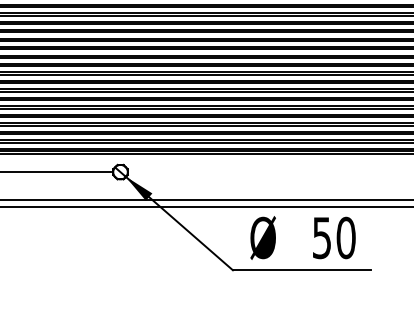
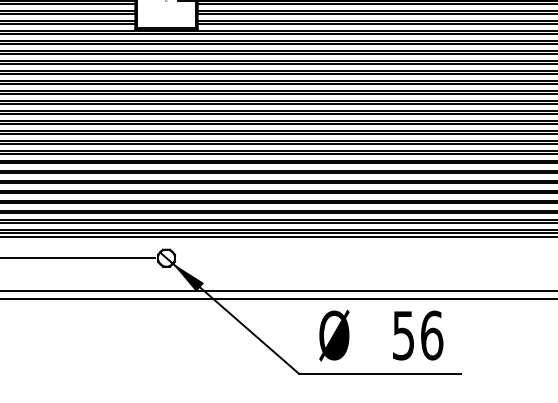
text: (345, 237) -> (431, 335), 50 -> 56

